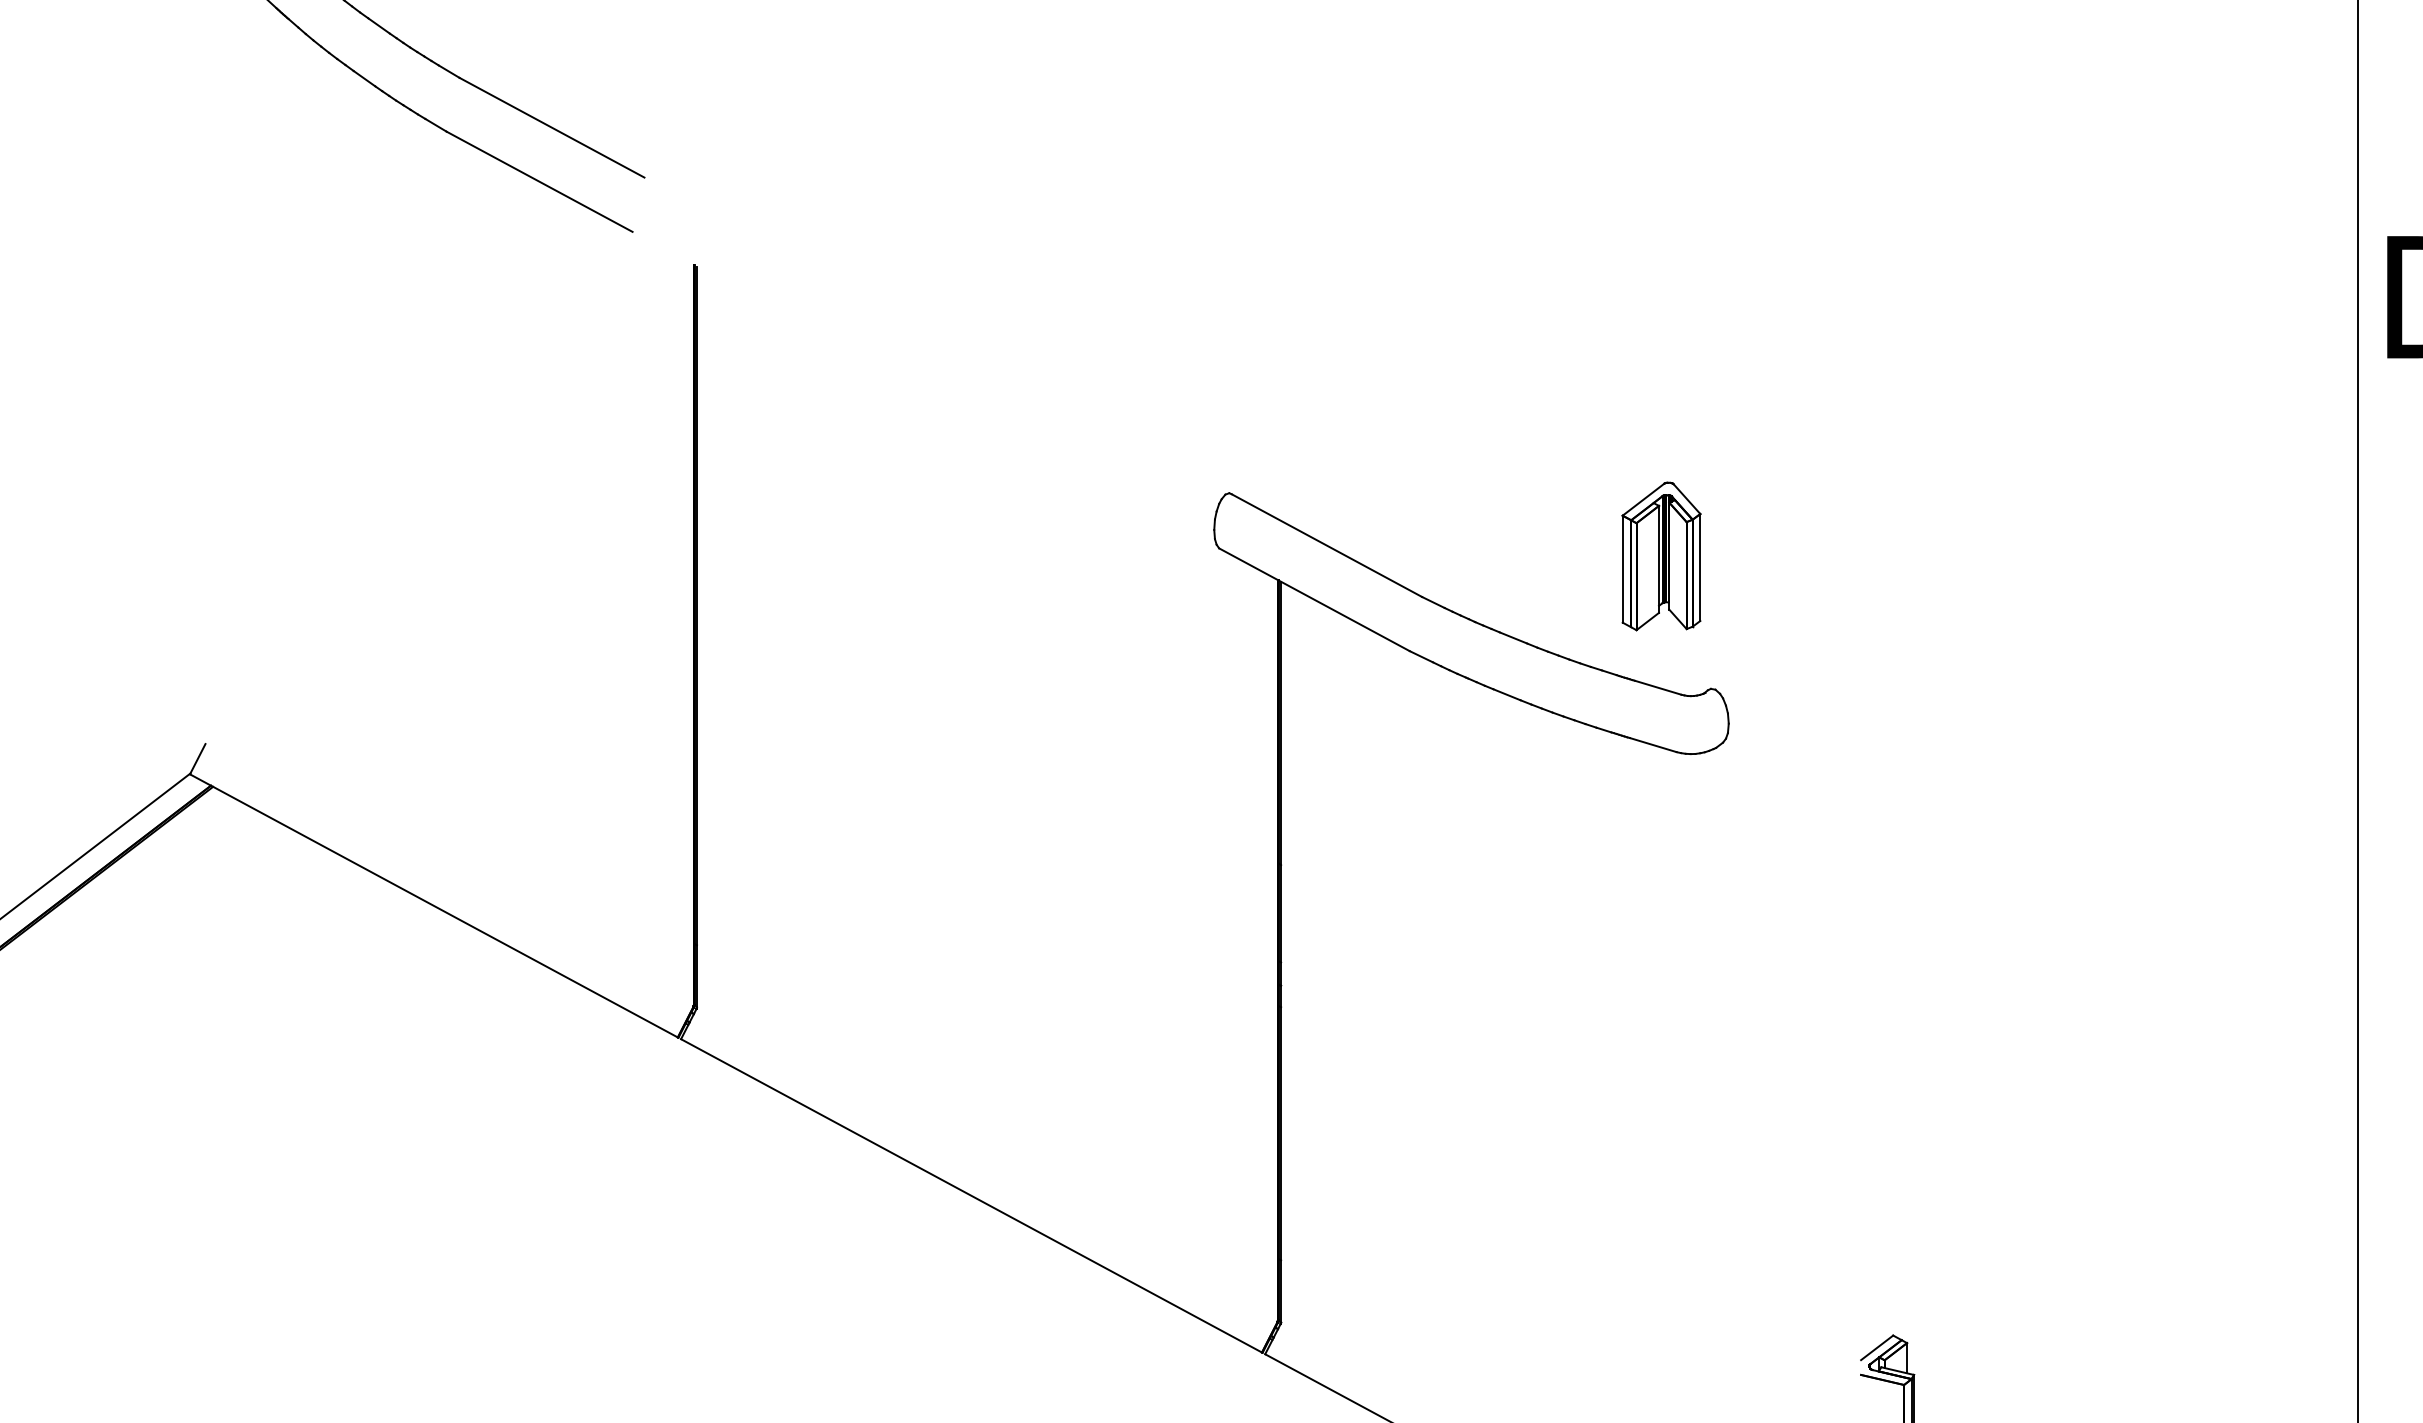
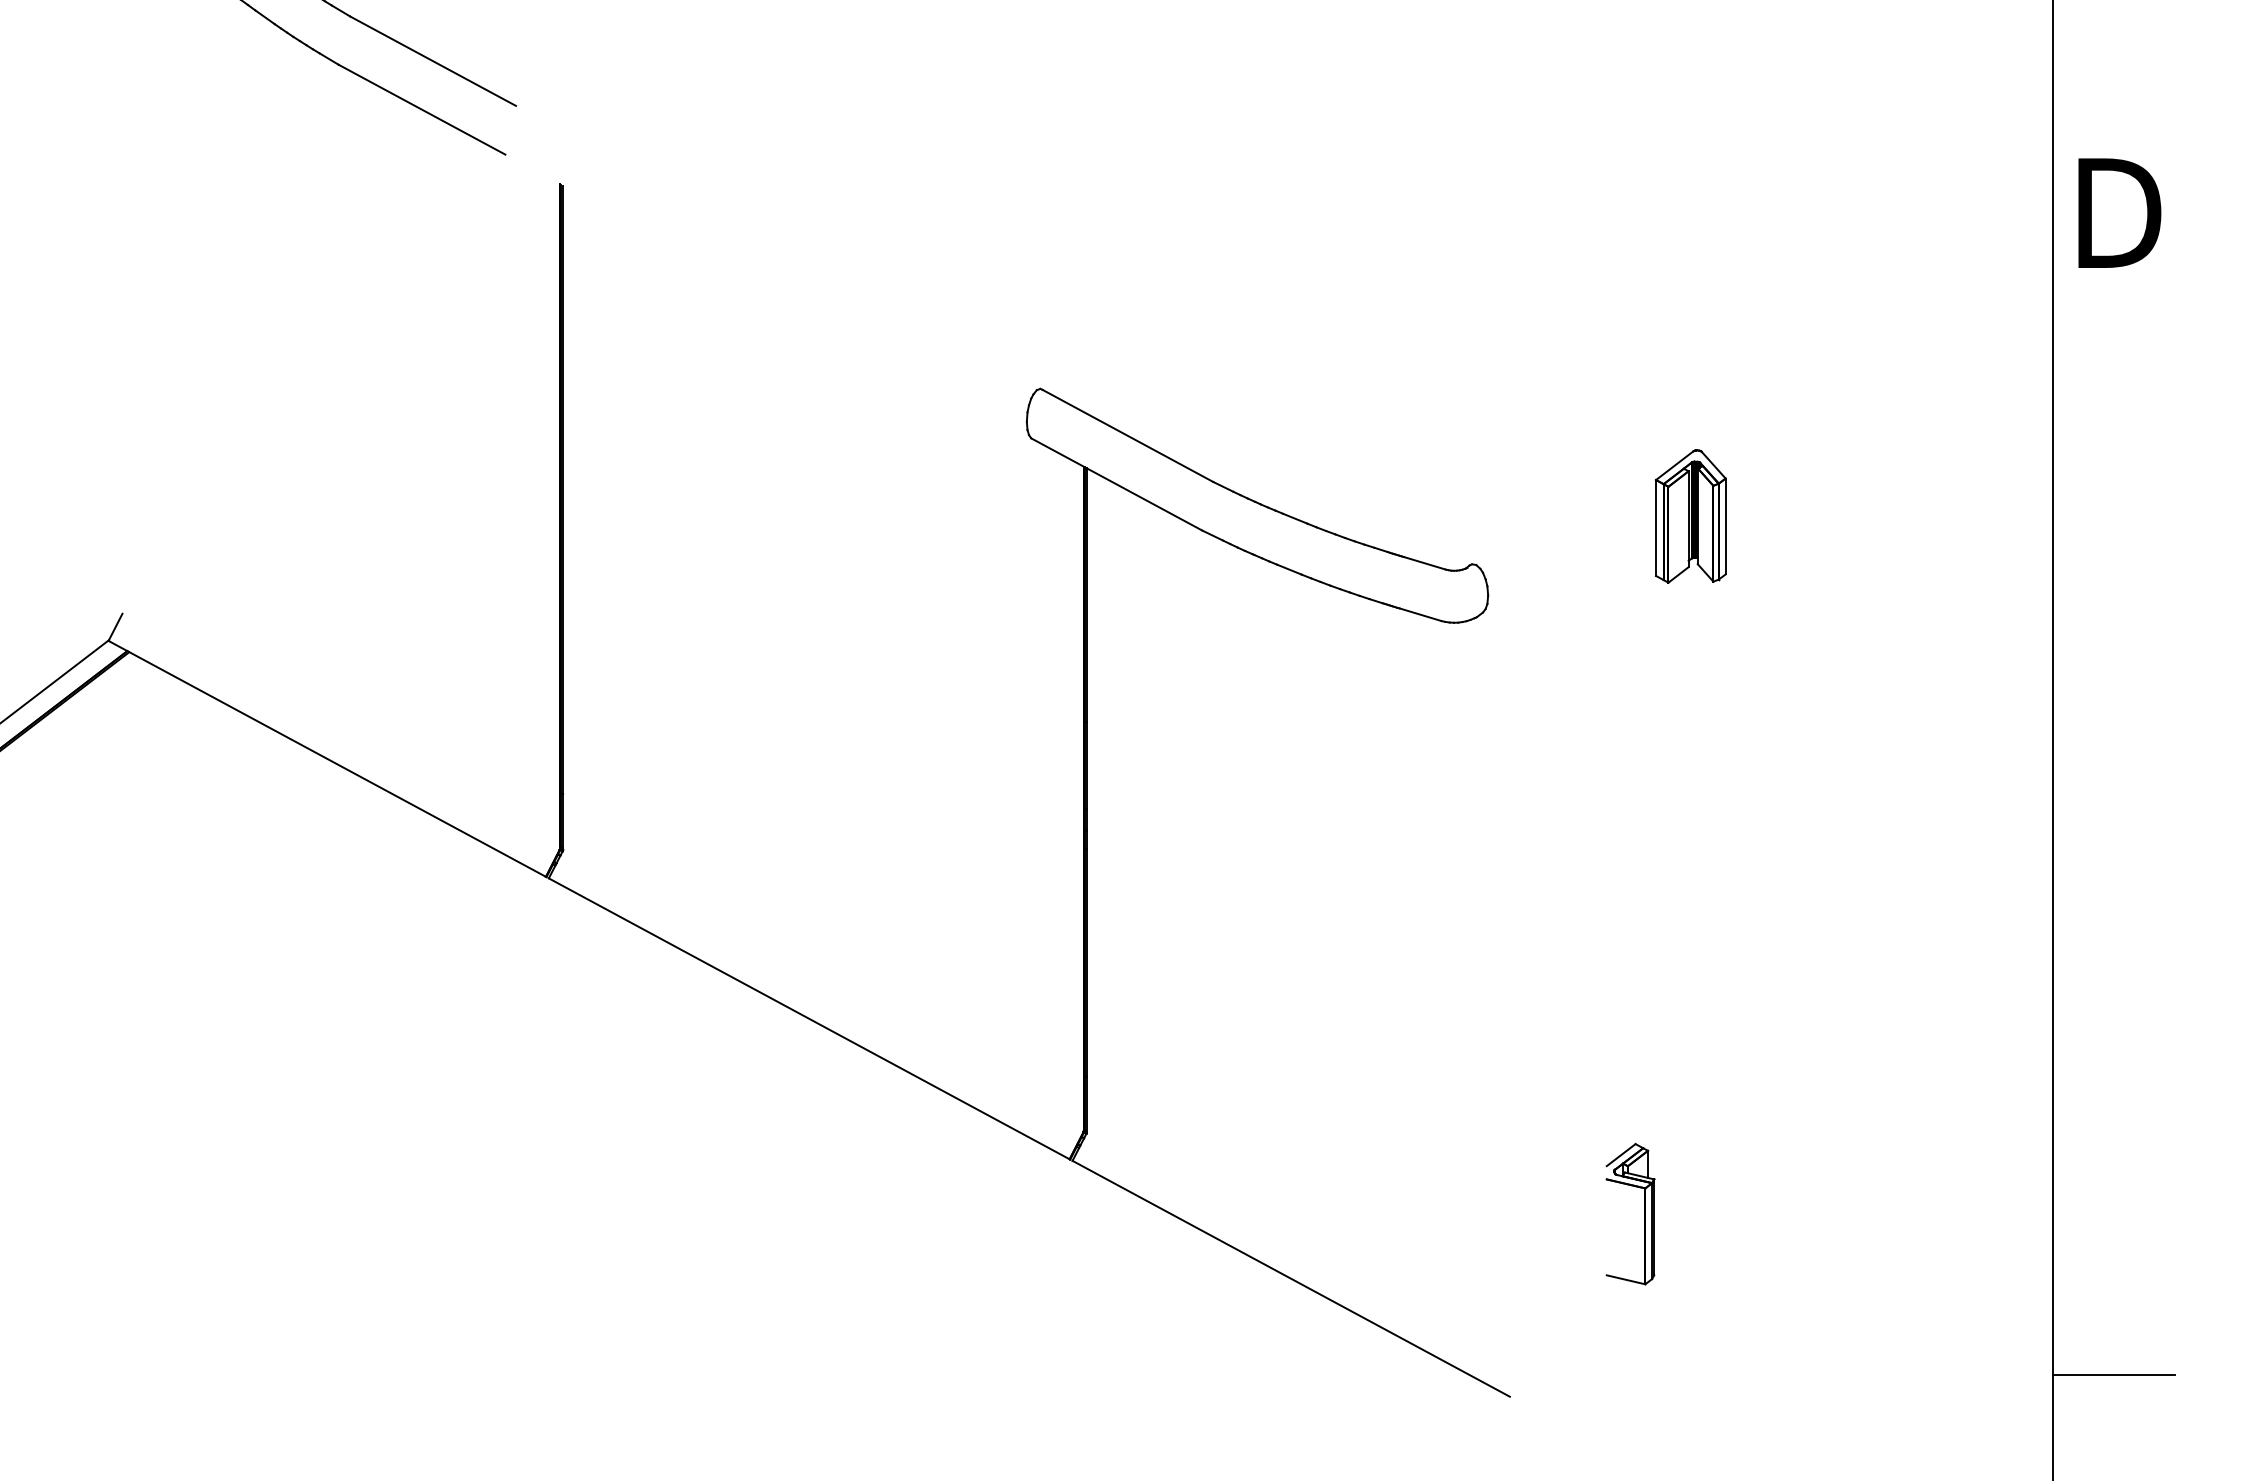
part: (1661, 556) -> (1690, 516), moved

